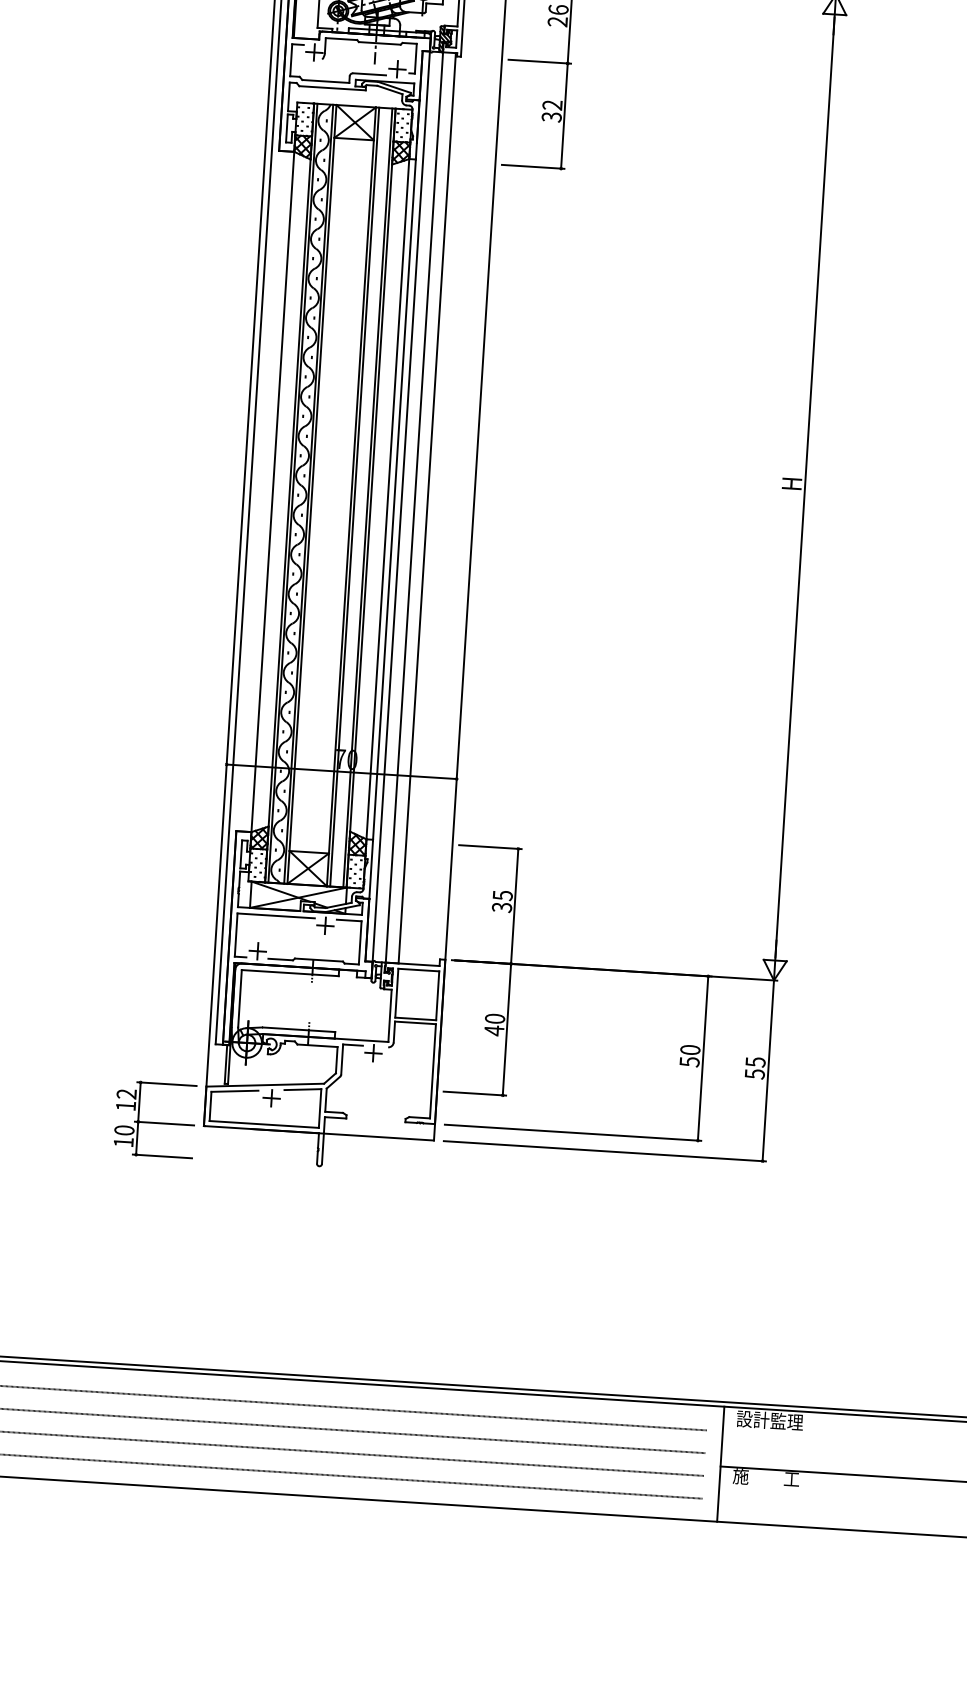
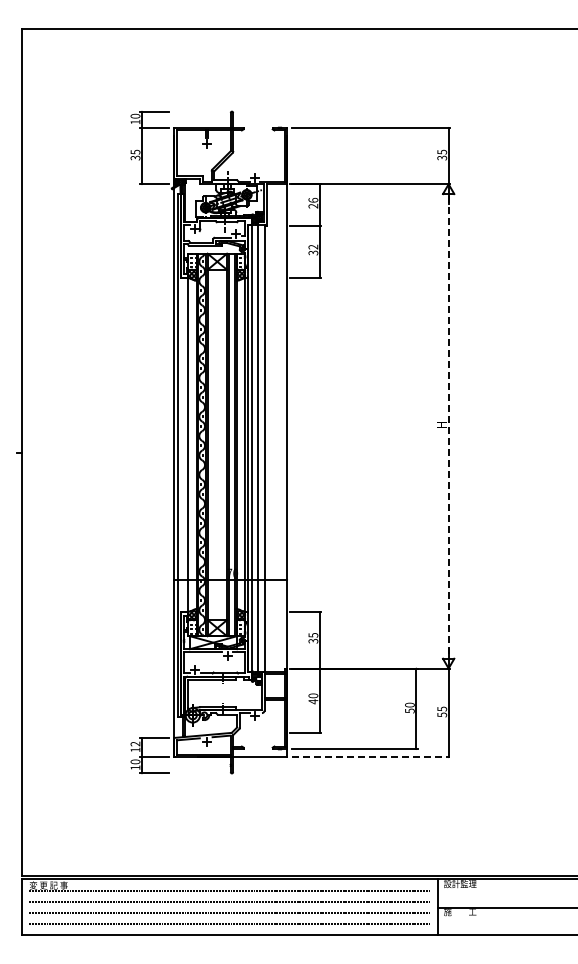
line: (804, 487) -> (448, 426), solid -> dashed
line: (605, 1151) -> (371, 757), solid -> dashed

